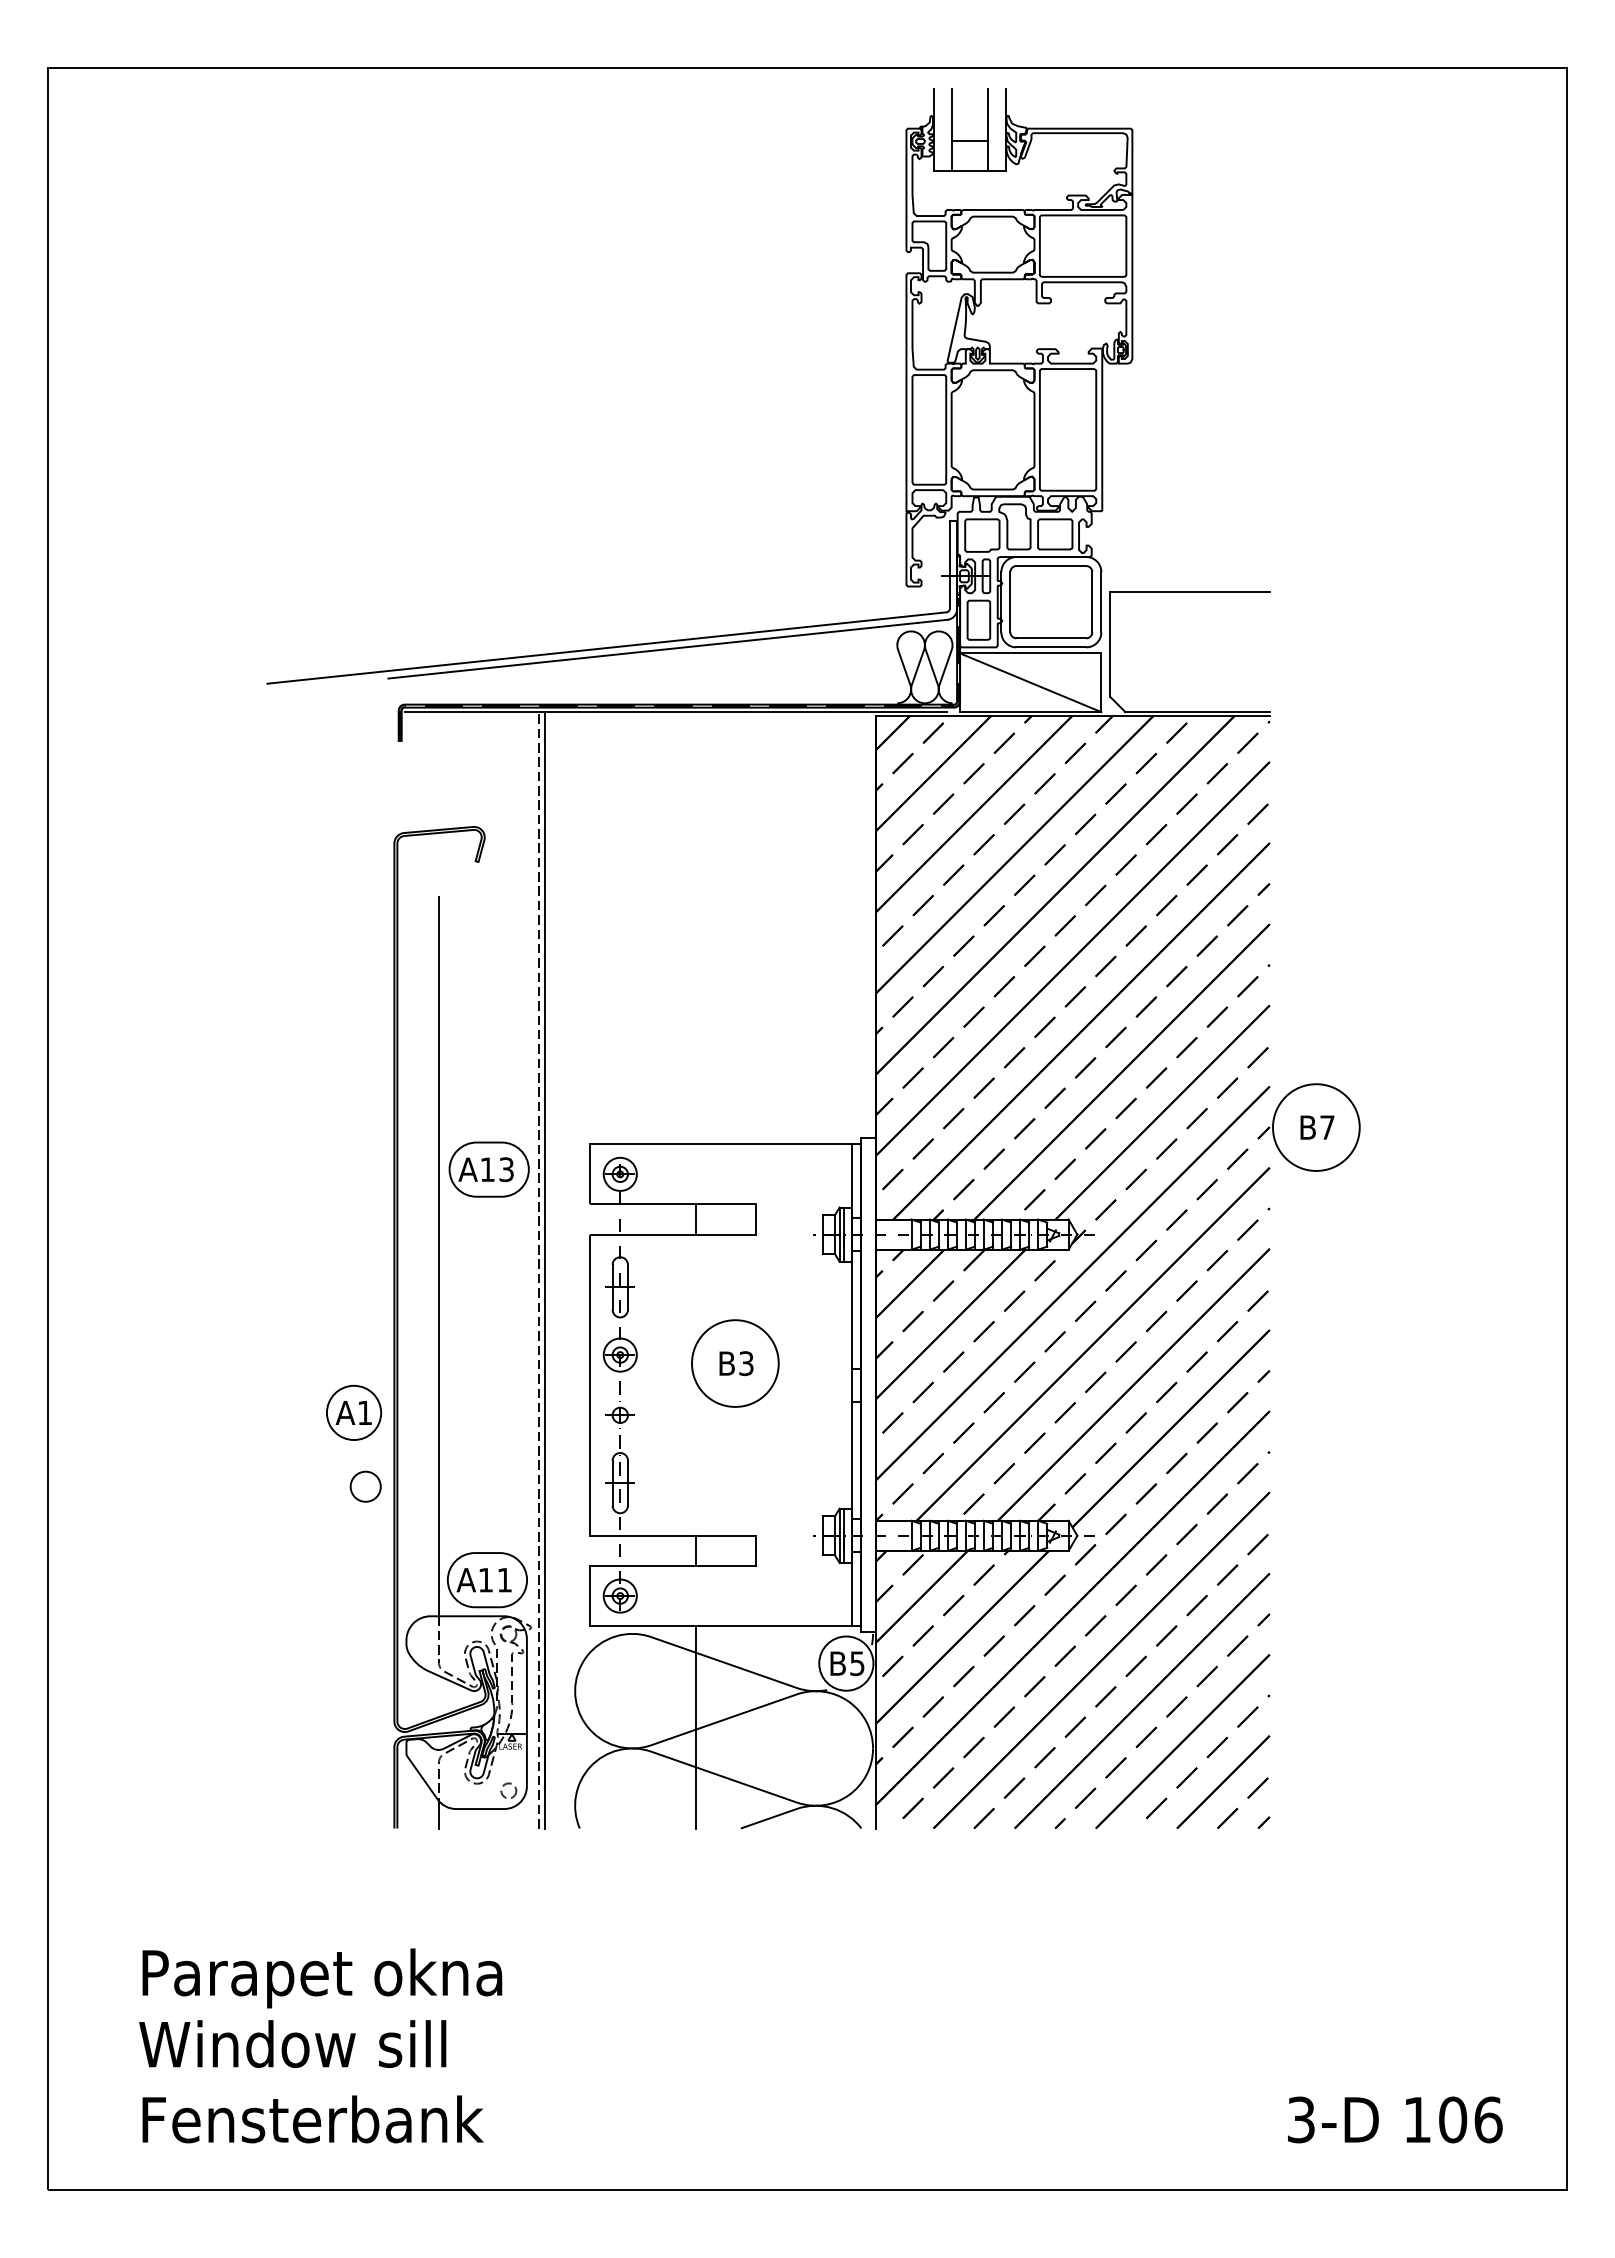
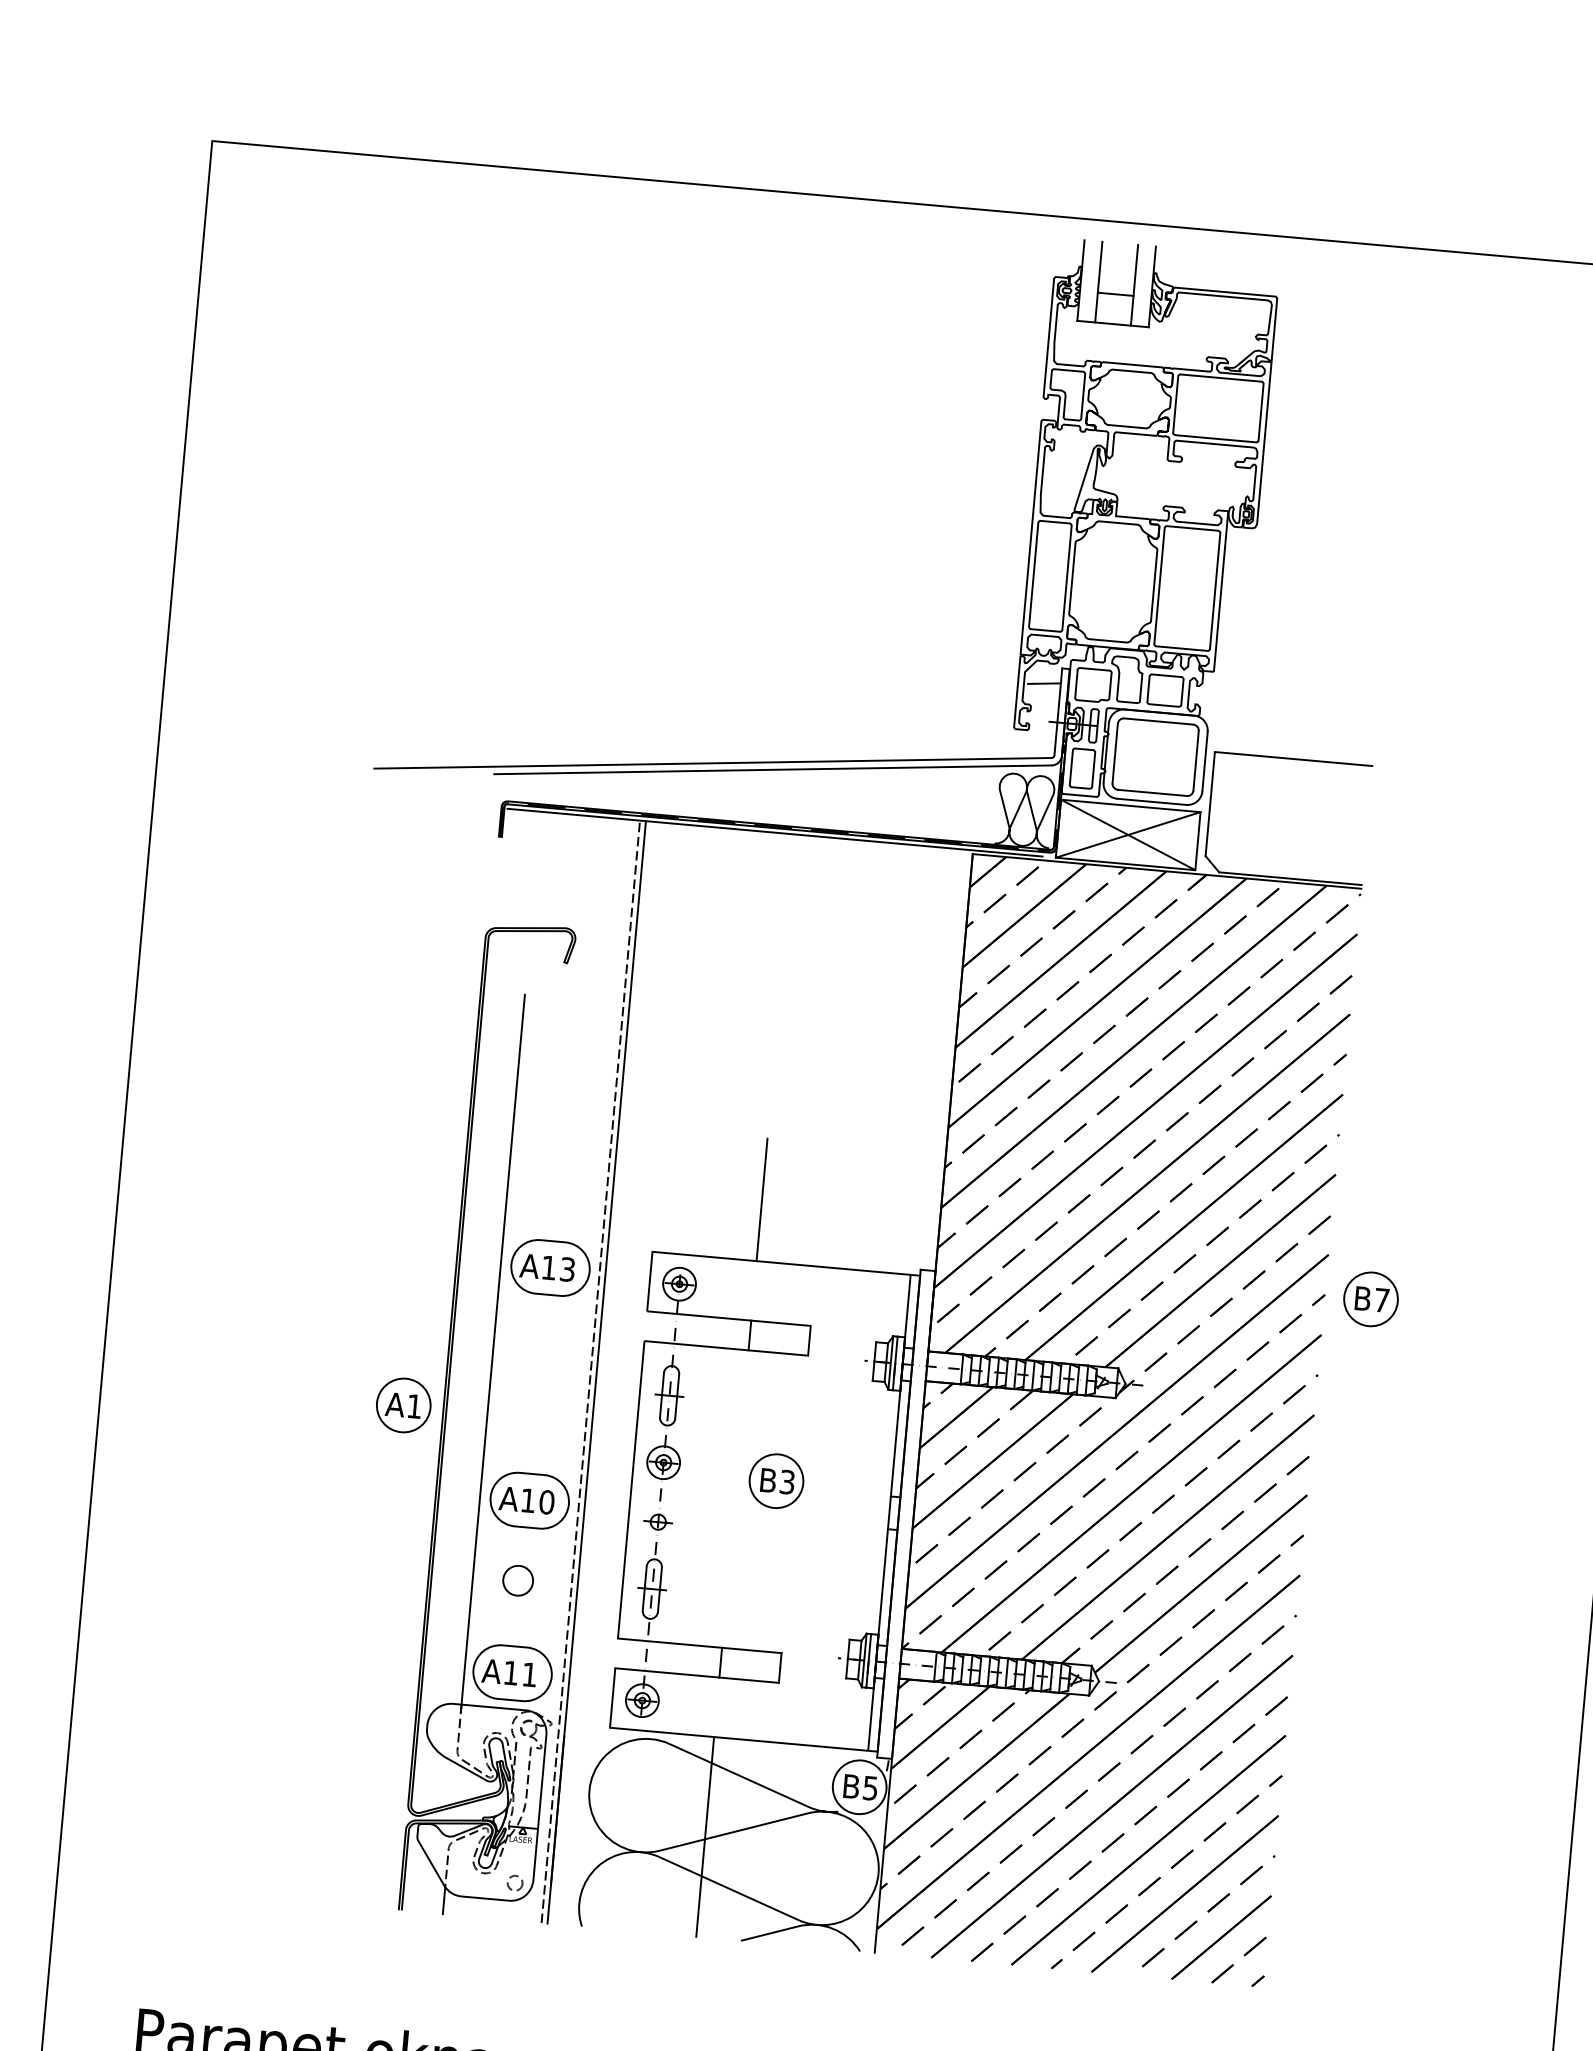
line: (932, 538) -> (1043, 683), added
line: (1030, 682) -> (1127, 834), added
line: (695, 1082) -> (761, 1200), added
circle: (1316, 1127) -> (1371, 1299), size x0.62
circle: (735, 1363) -> (776, 1481), size x0.62
part: (488, 1405) -> (529, 1500), added
part: (354, 1412) -> (404, 1405), moved
circle: (365, 1486) -> (517, 1580), moved

